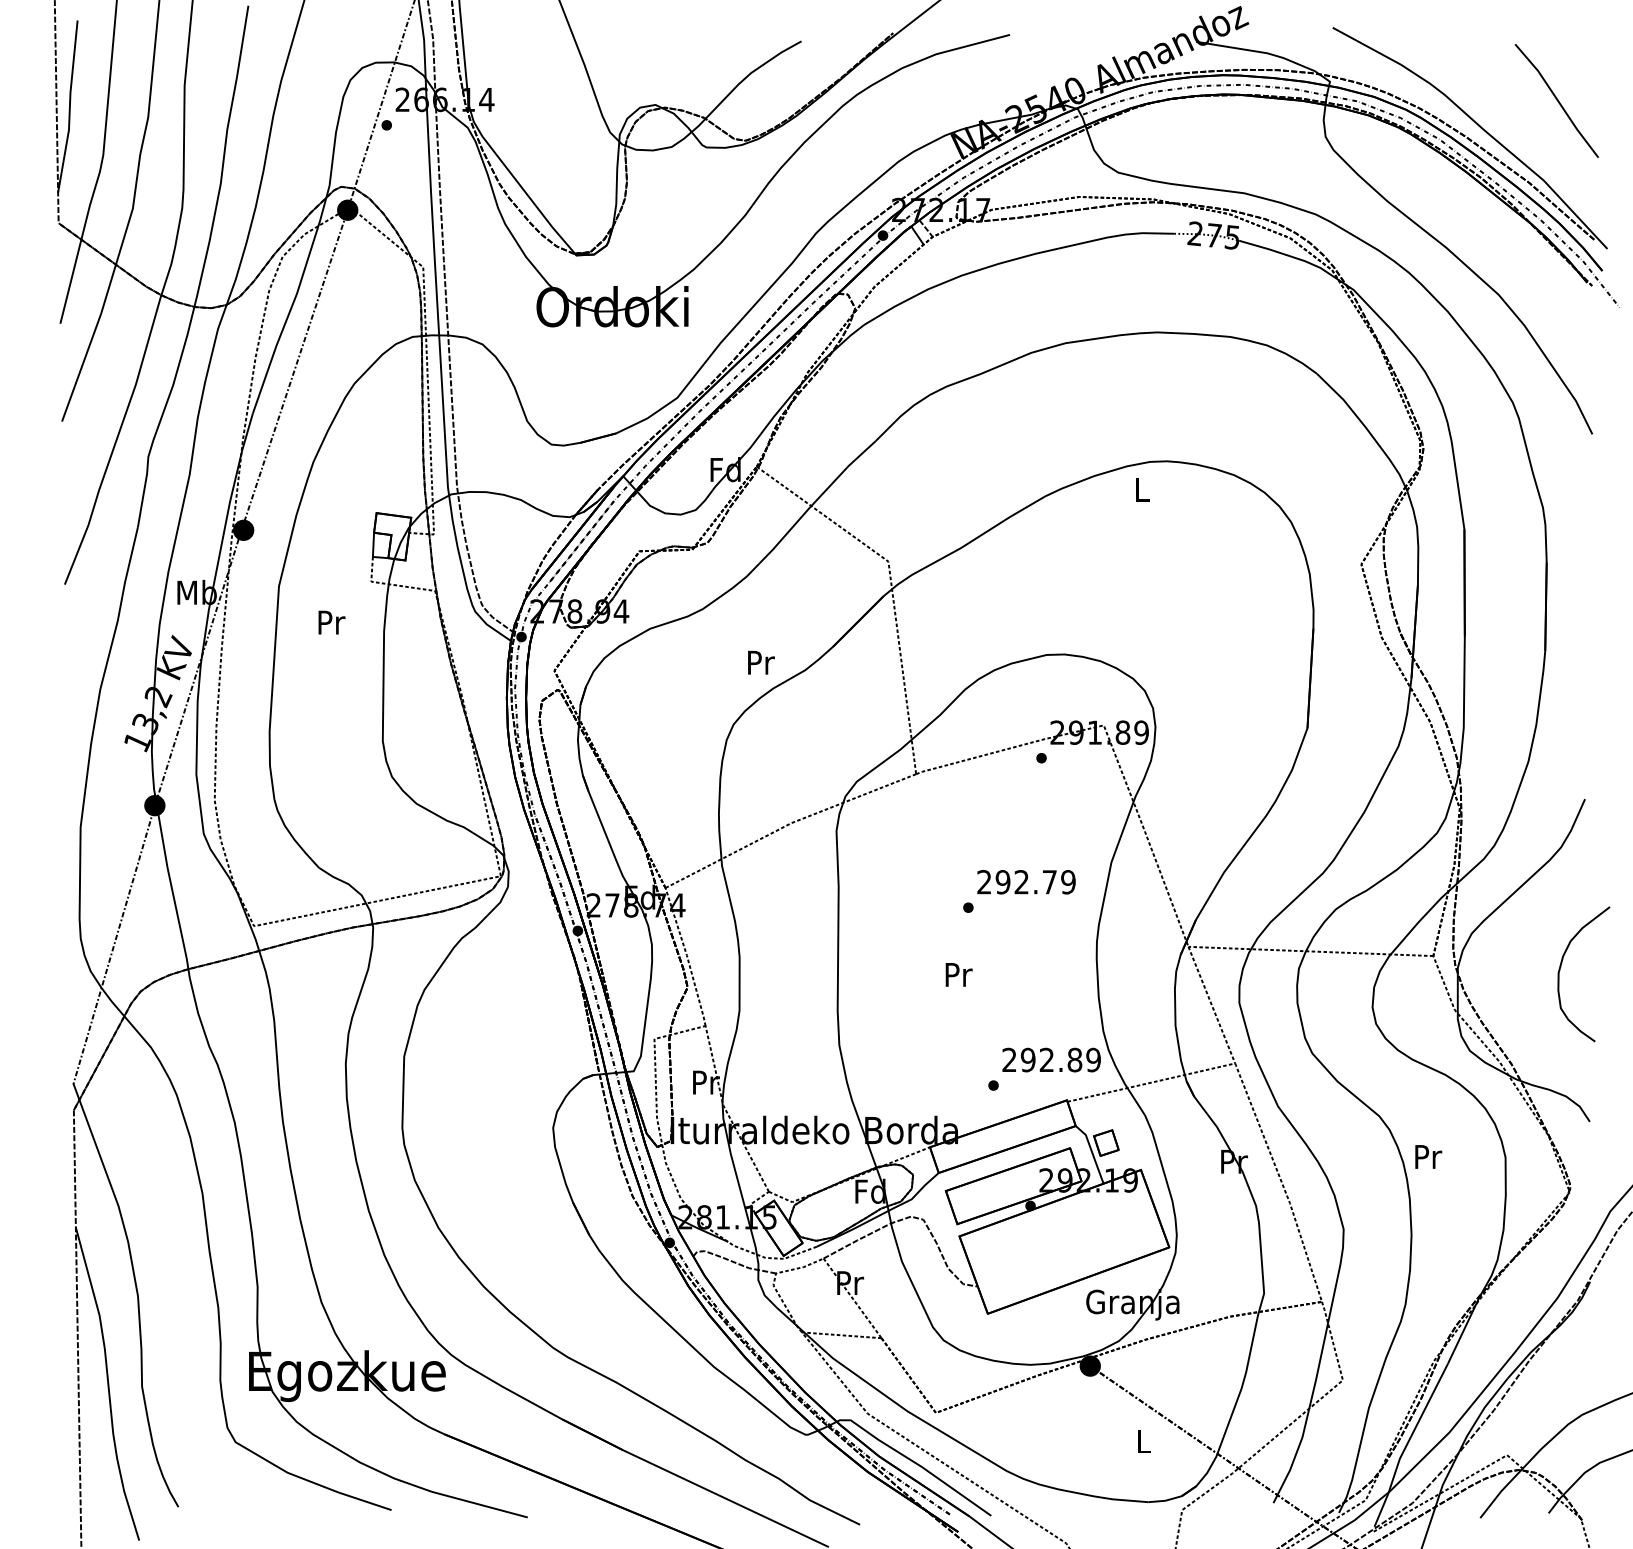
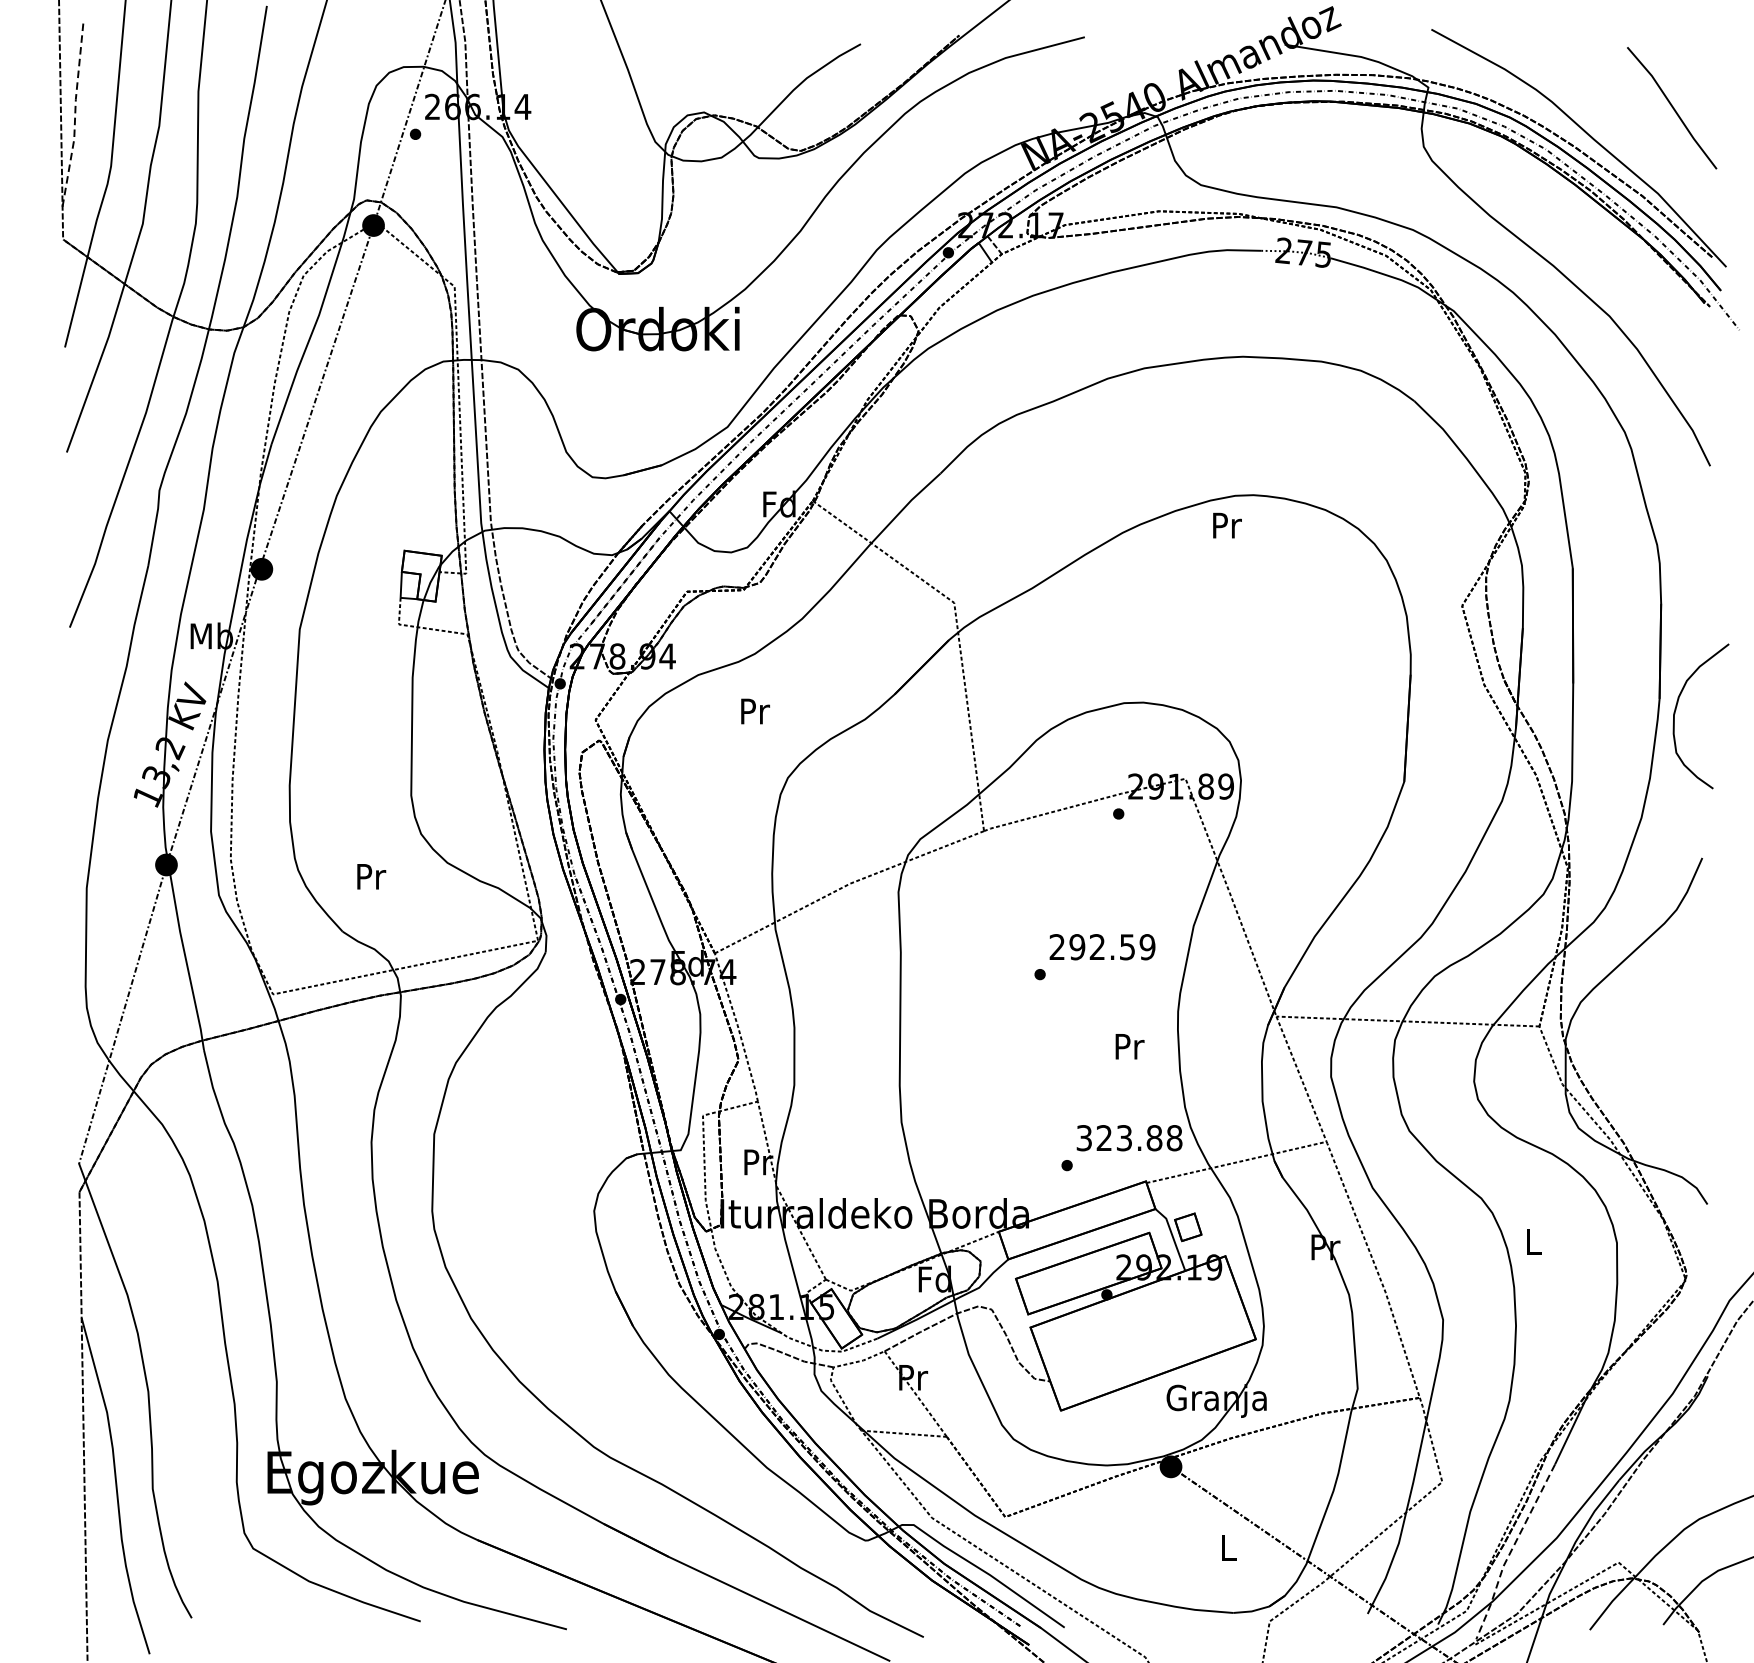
line: (69, 106) -> (74, 114), solid -> dashed
text: (1142, 489) -> (1227, 525), L -> Pr
text: (331, 622) -> (371, 876), moved
text: (761, 662) -> (755, 711), moved
text: (1049, 882) -> (1127, 947), 292.79 -> 292.59
curve: (1561, 967) -> (1677, 709), moved
text: (958, 974) -> (1129, 1046), moved
text: (1051, 1059) -> (1129, 1137), 292.89 -> 323.88
text: (1428, 1156) -> (1534, 1241), Pr -> L
line: (1407, 1444) -> (1511, 1551), solid -> dashed

